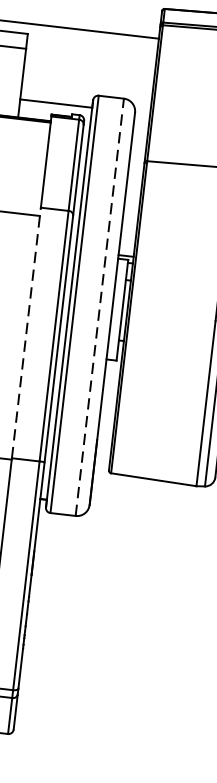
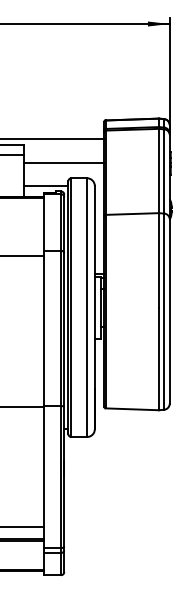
line: (88, 70) -> (63, 163), added
line: (100, 307) -> (87, 307), dashed -> solid
line: (25, 332) -> (43, 328), dashed -> solid

